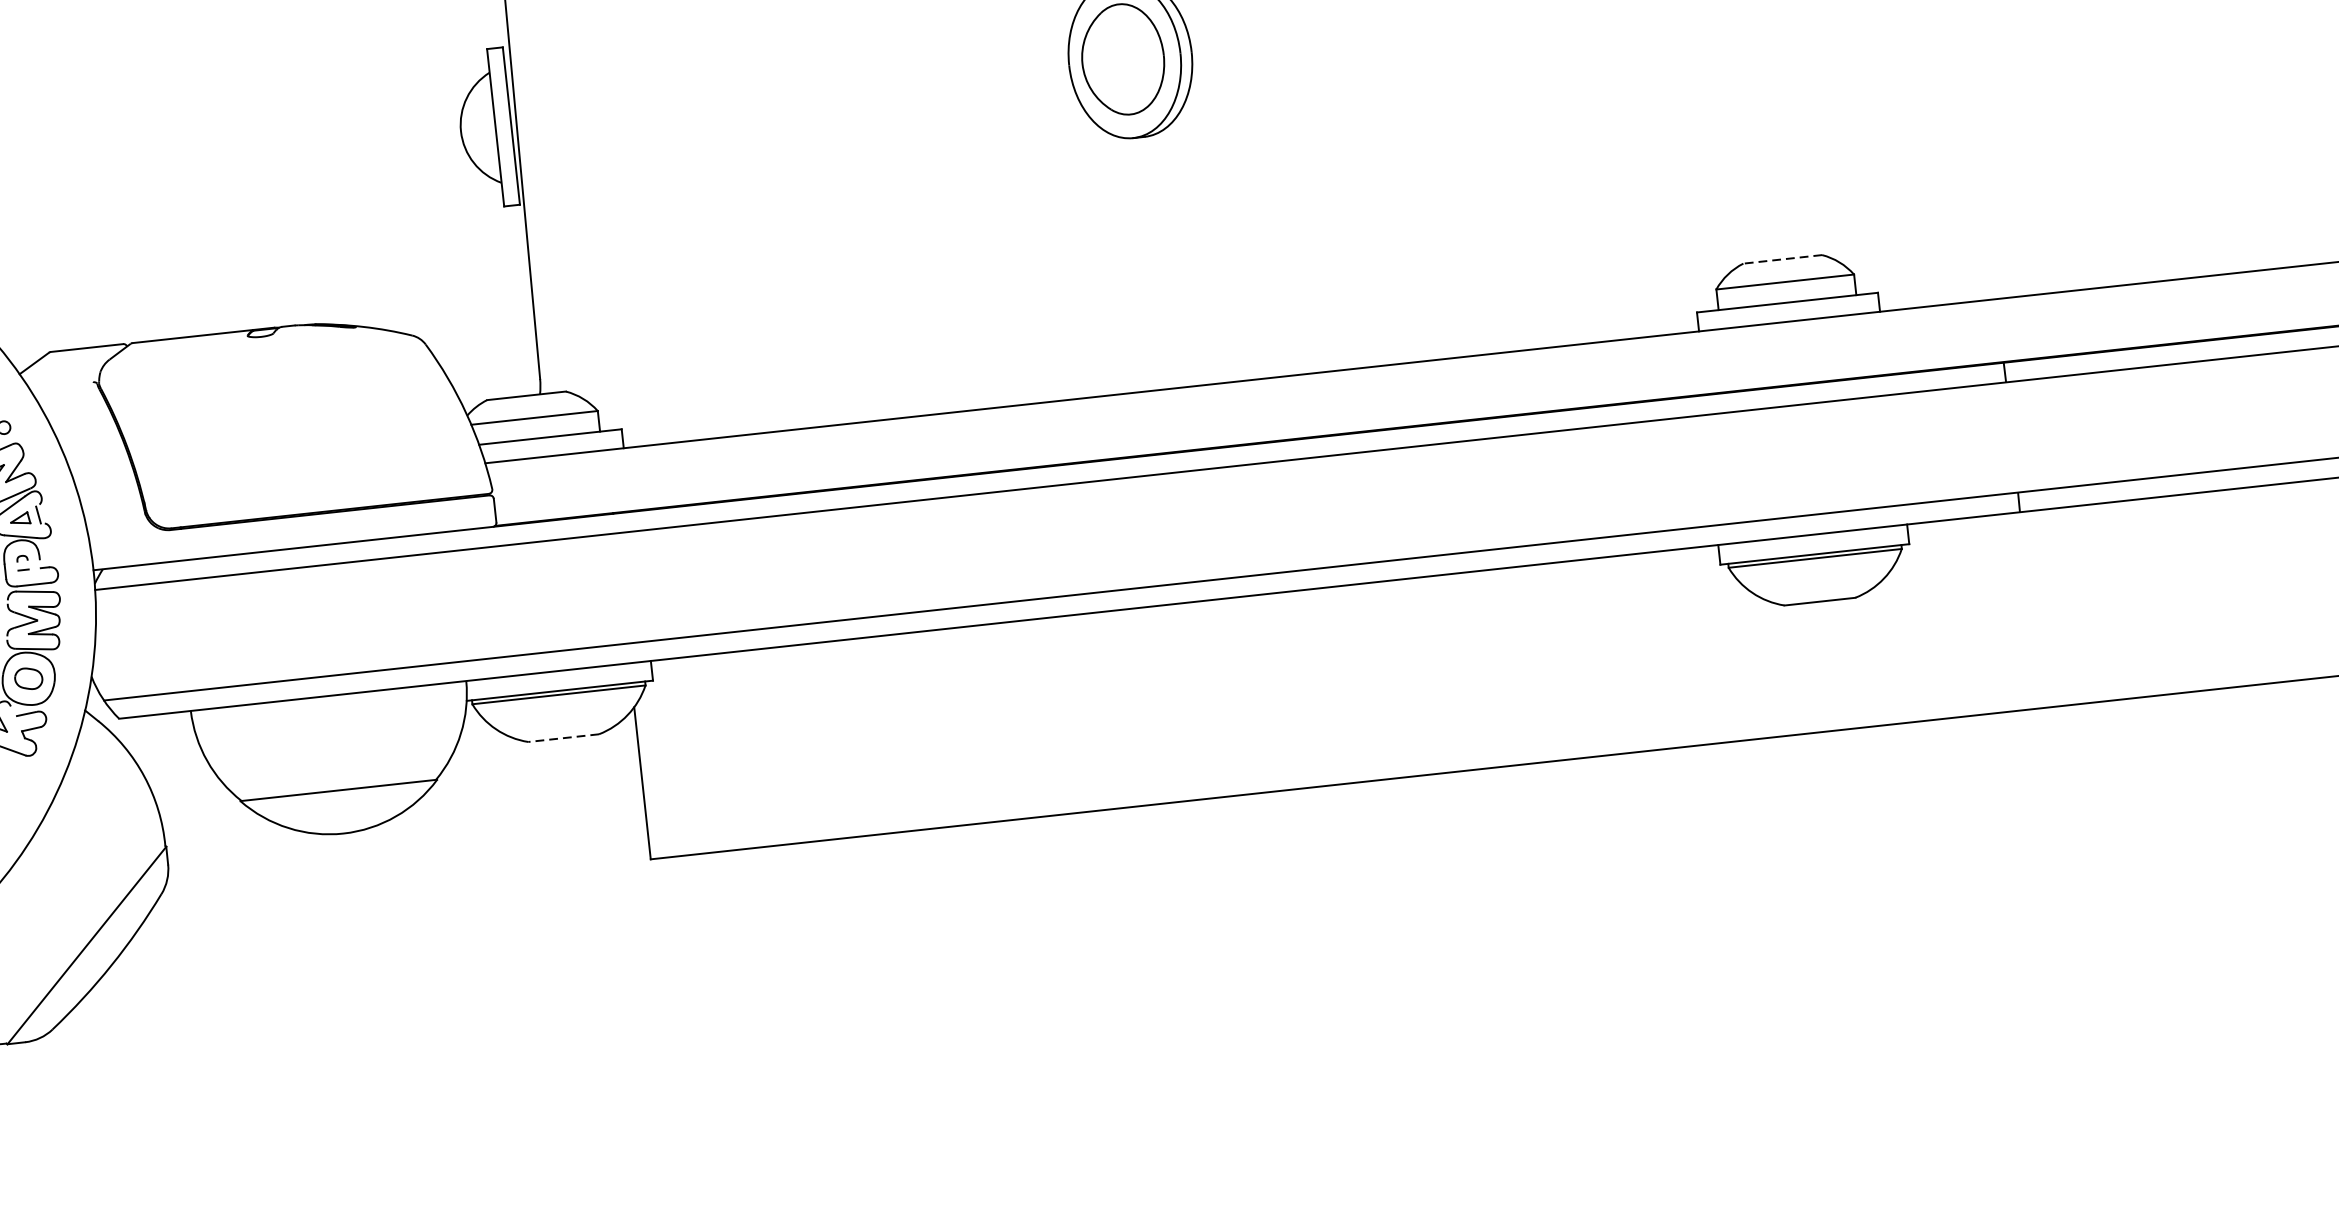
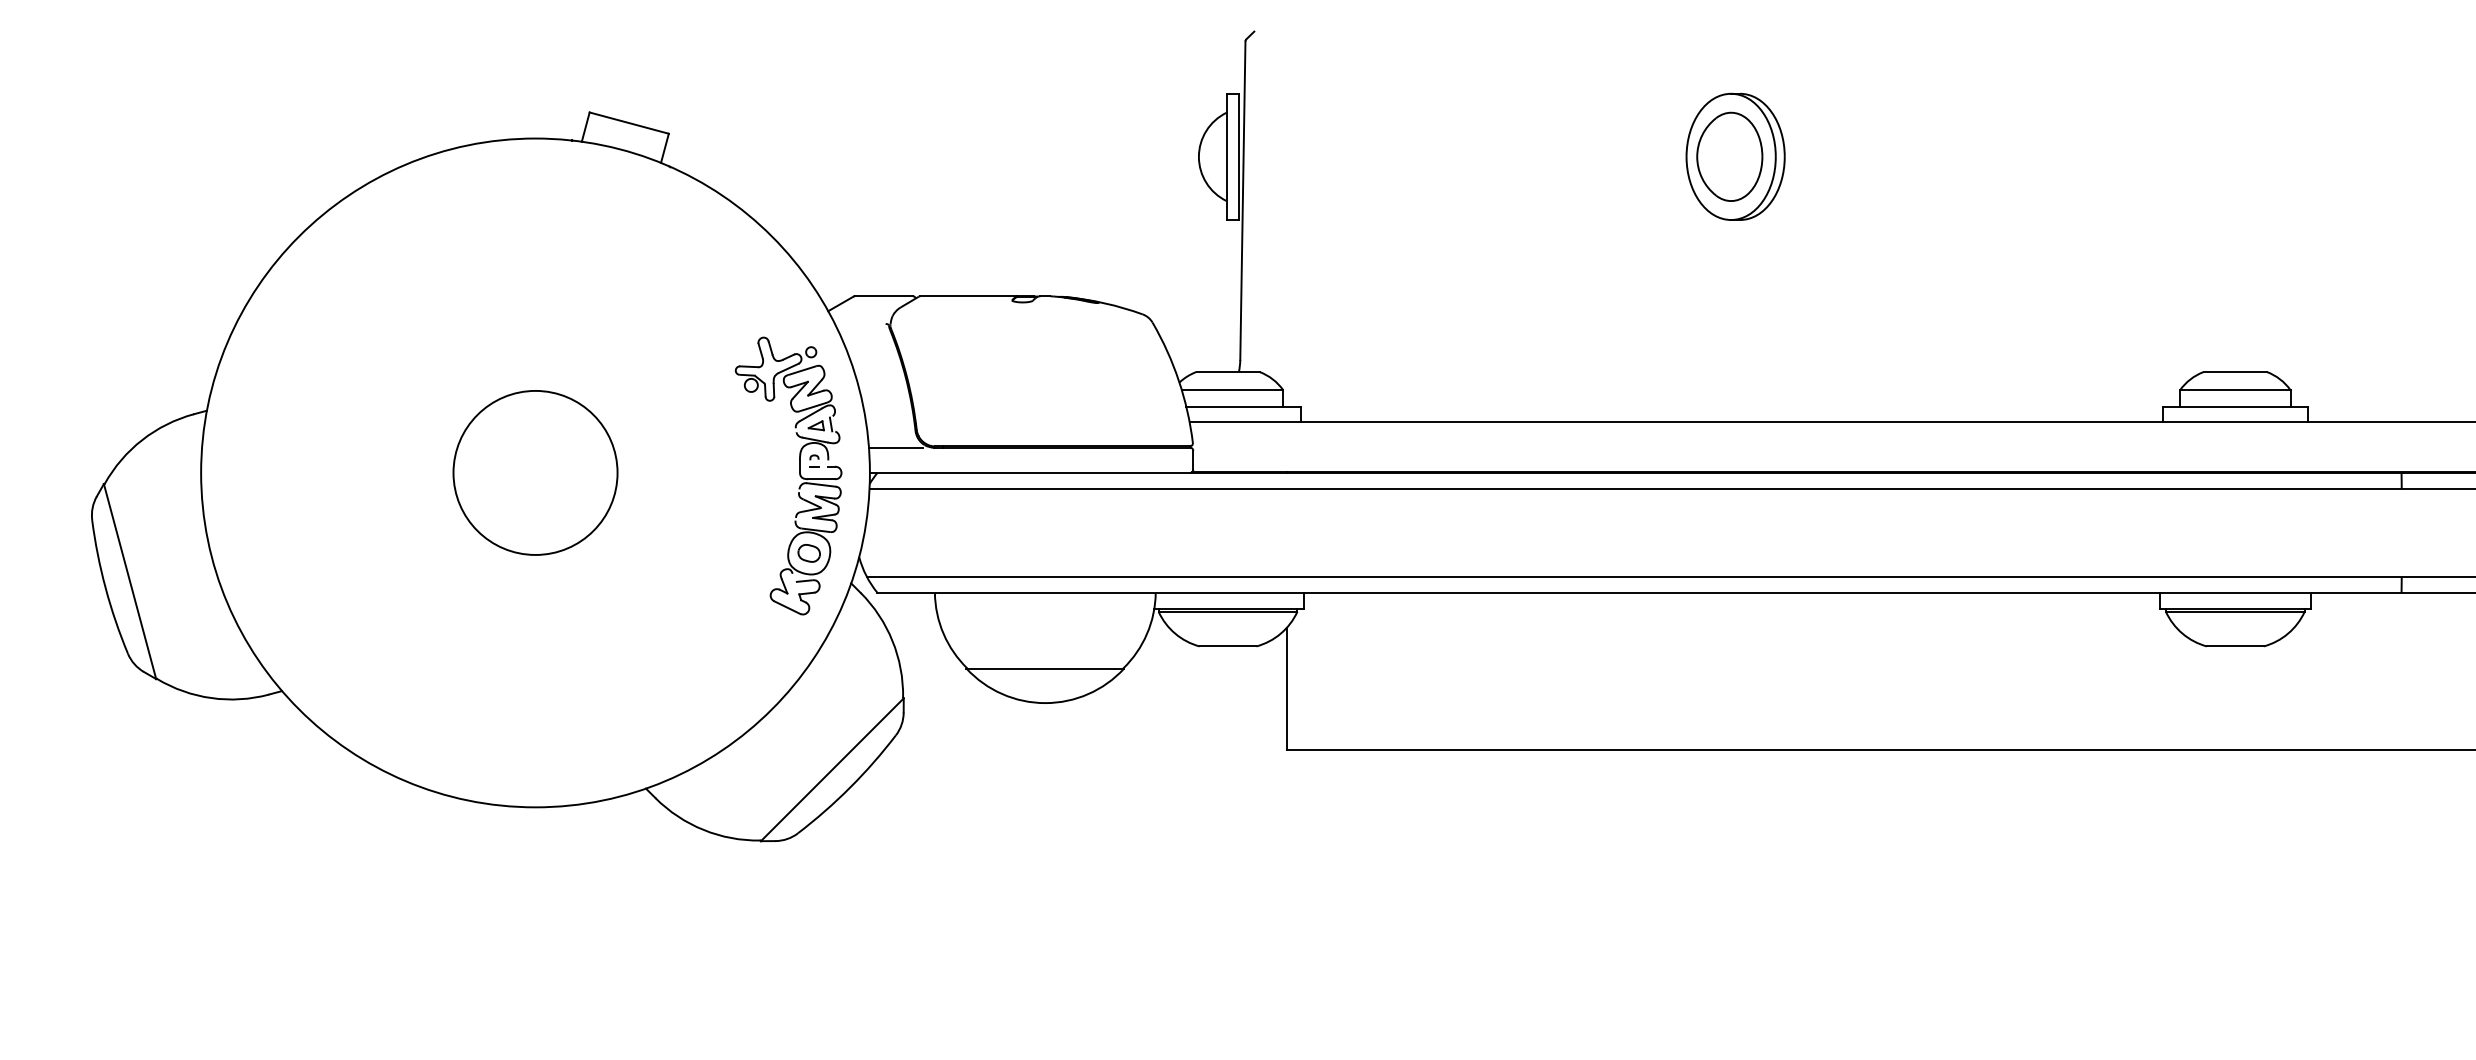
line: (1782, 258) -> (2235, 371), dashed -> solid
line: (122, 535) -> (895, 447), added
line: (563, 738) -> (1227, 646), dashed -> solid

